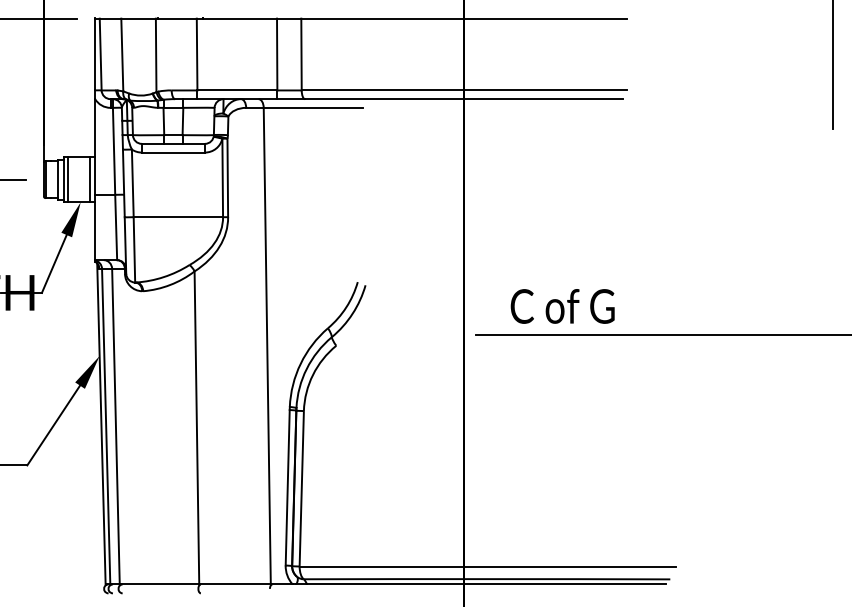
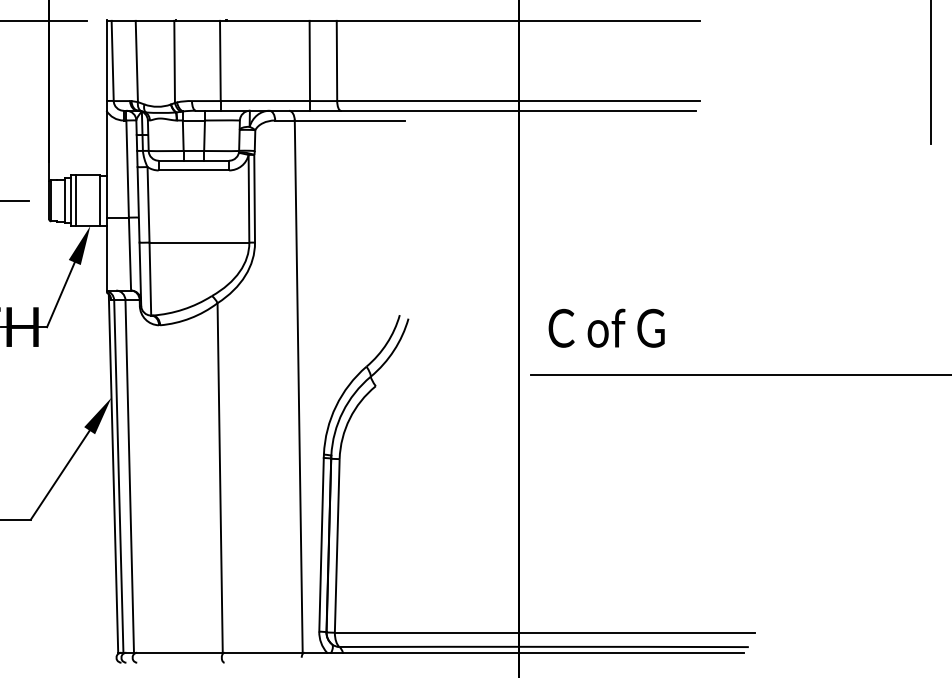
text: (562, 305) -> (606, 327), moved

